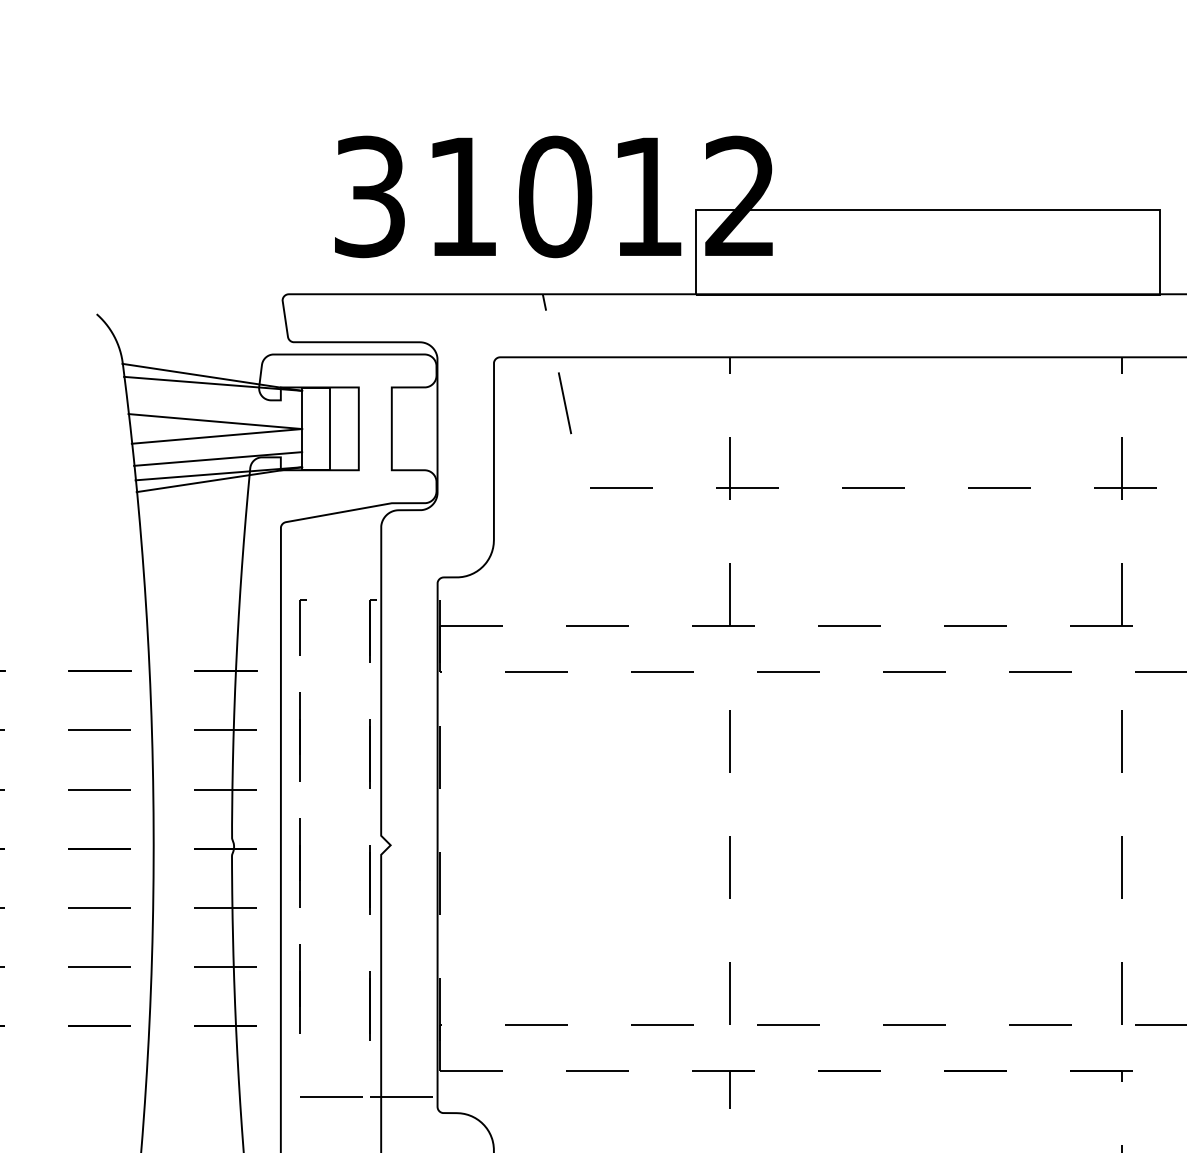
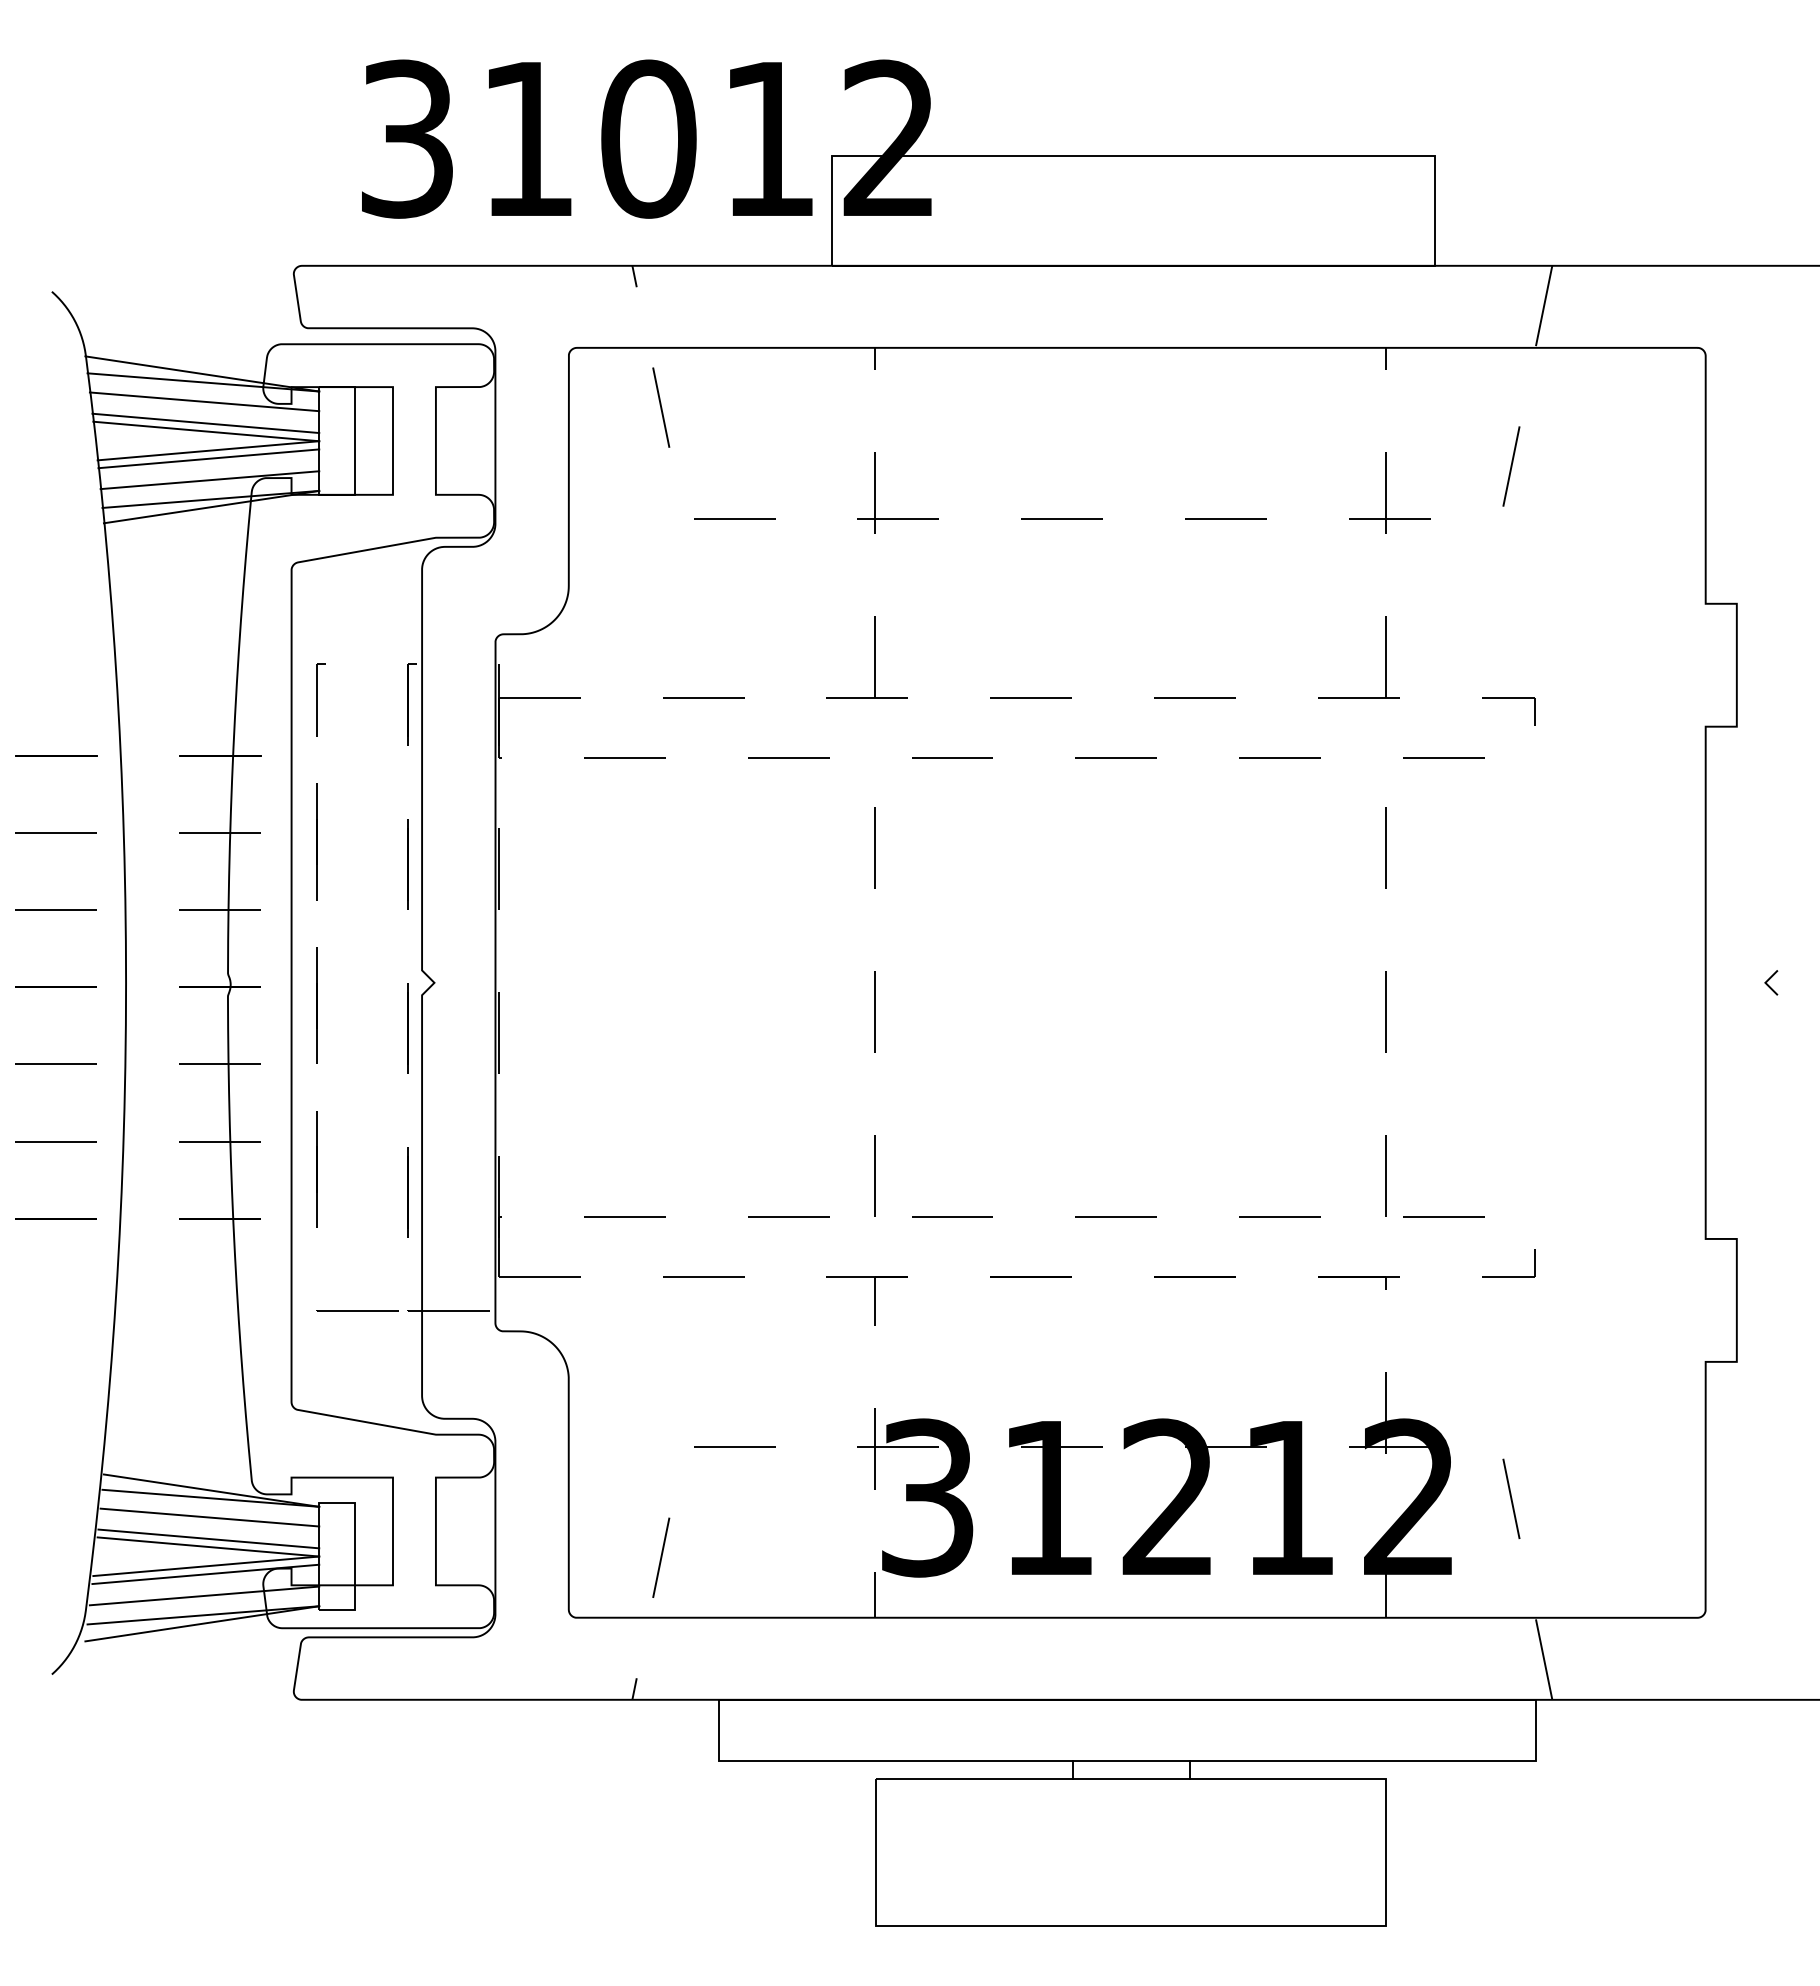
line: (213, 398) -> (204, 401), added
line: (214, 415) -> (205, 423), added
line: (217, 442) -> (208, 458), added

